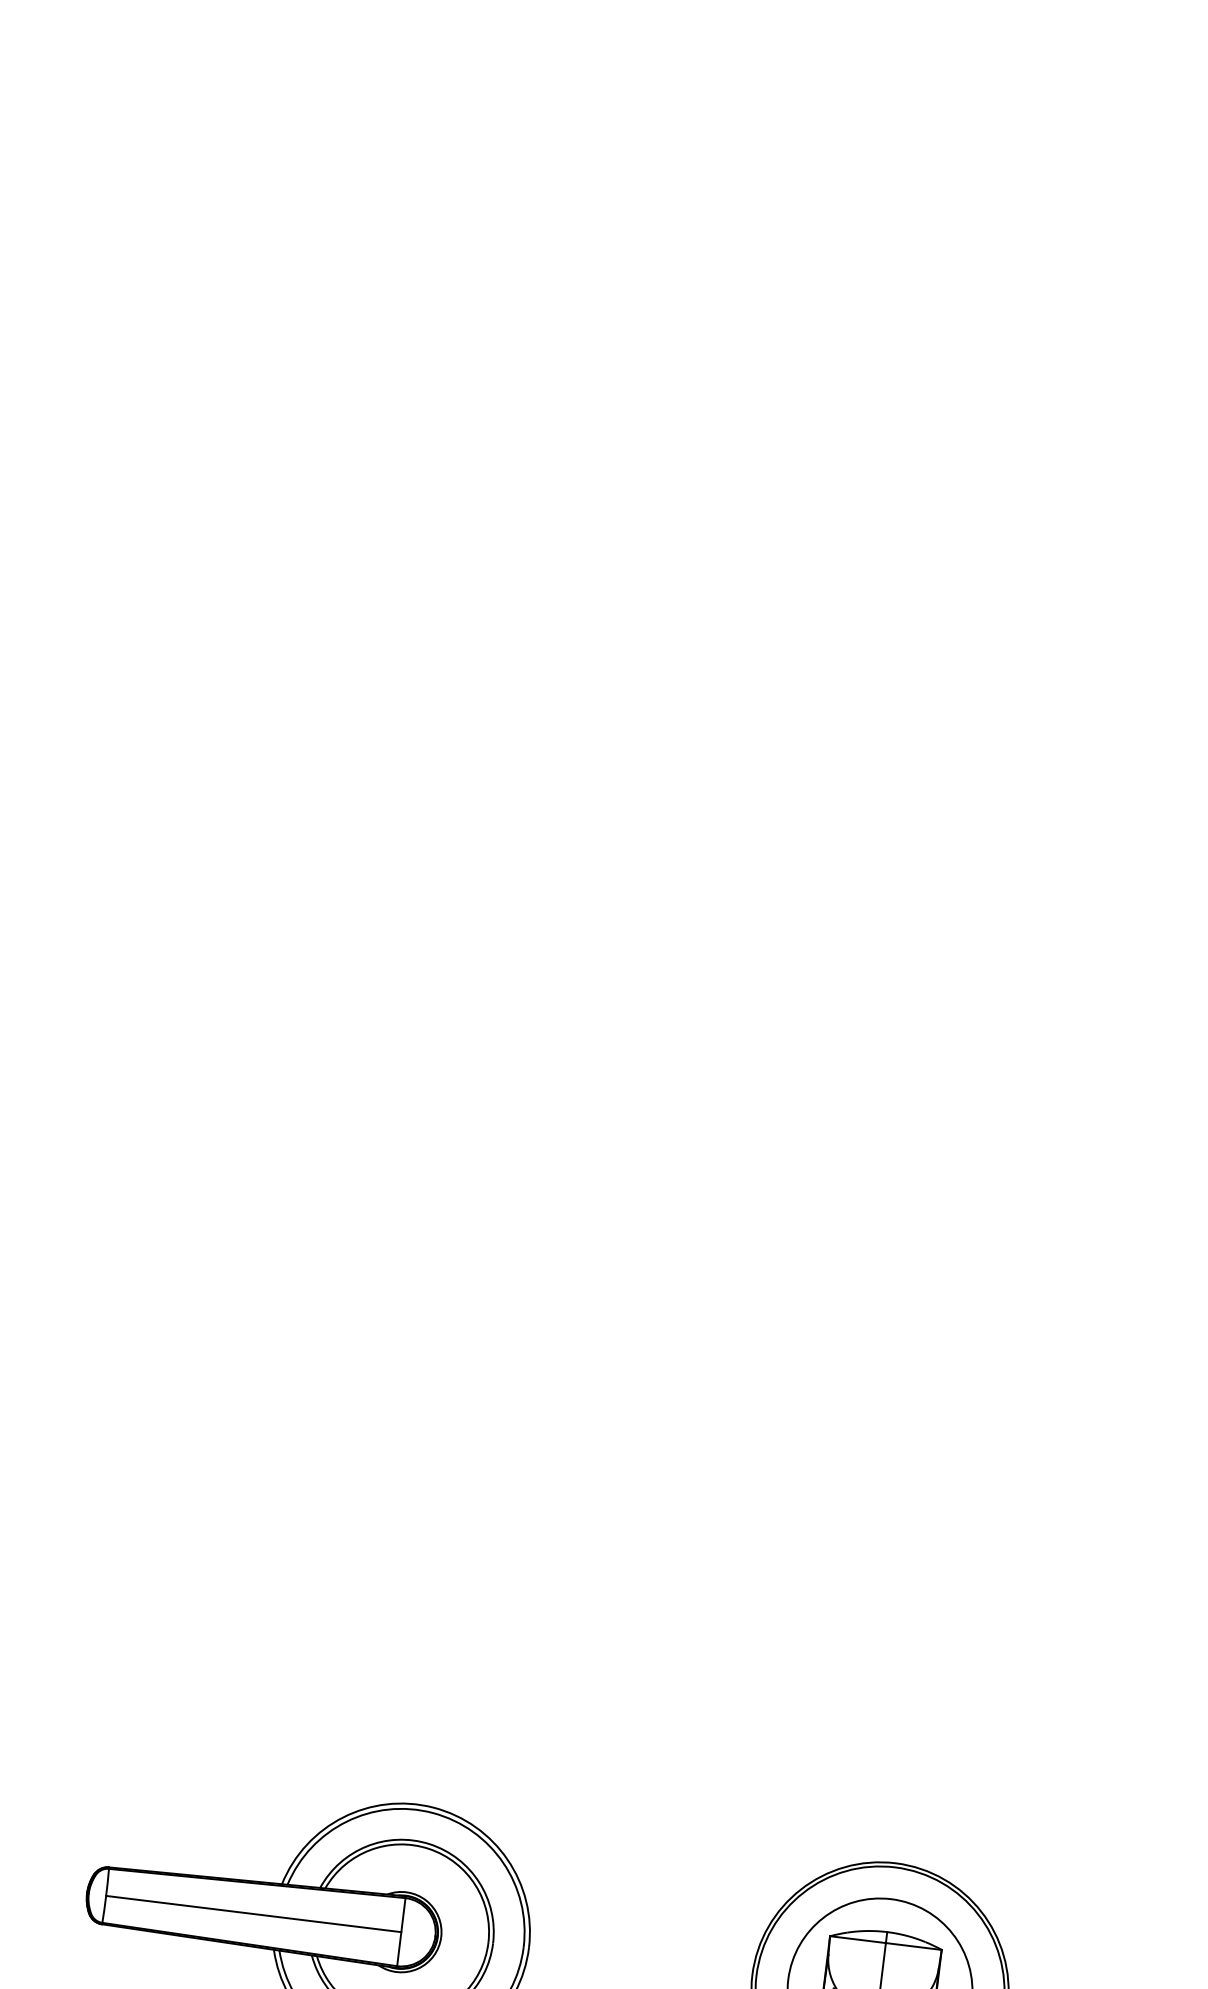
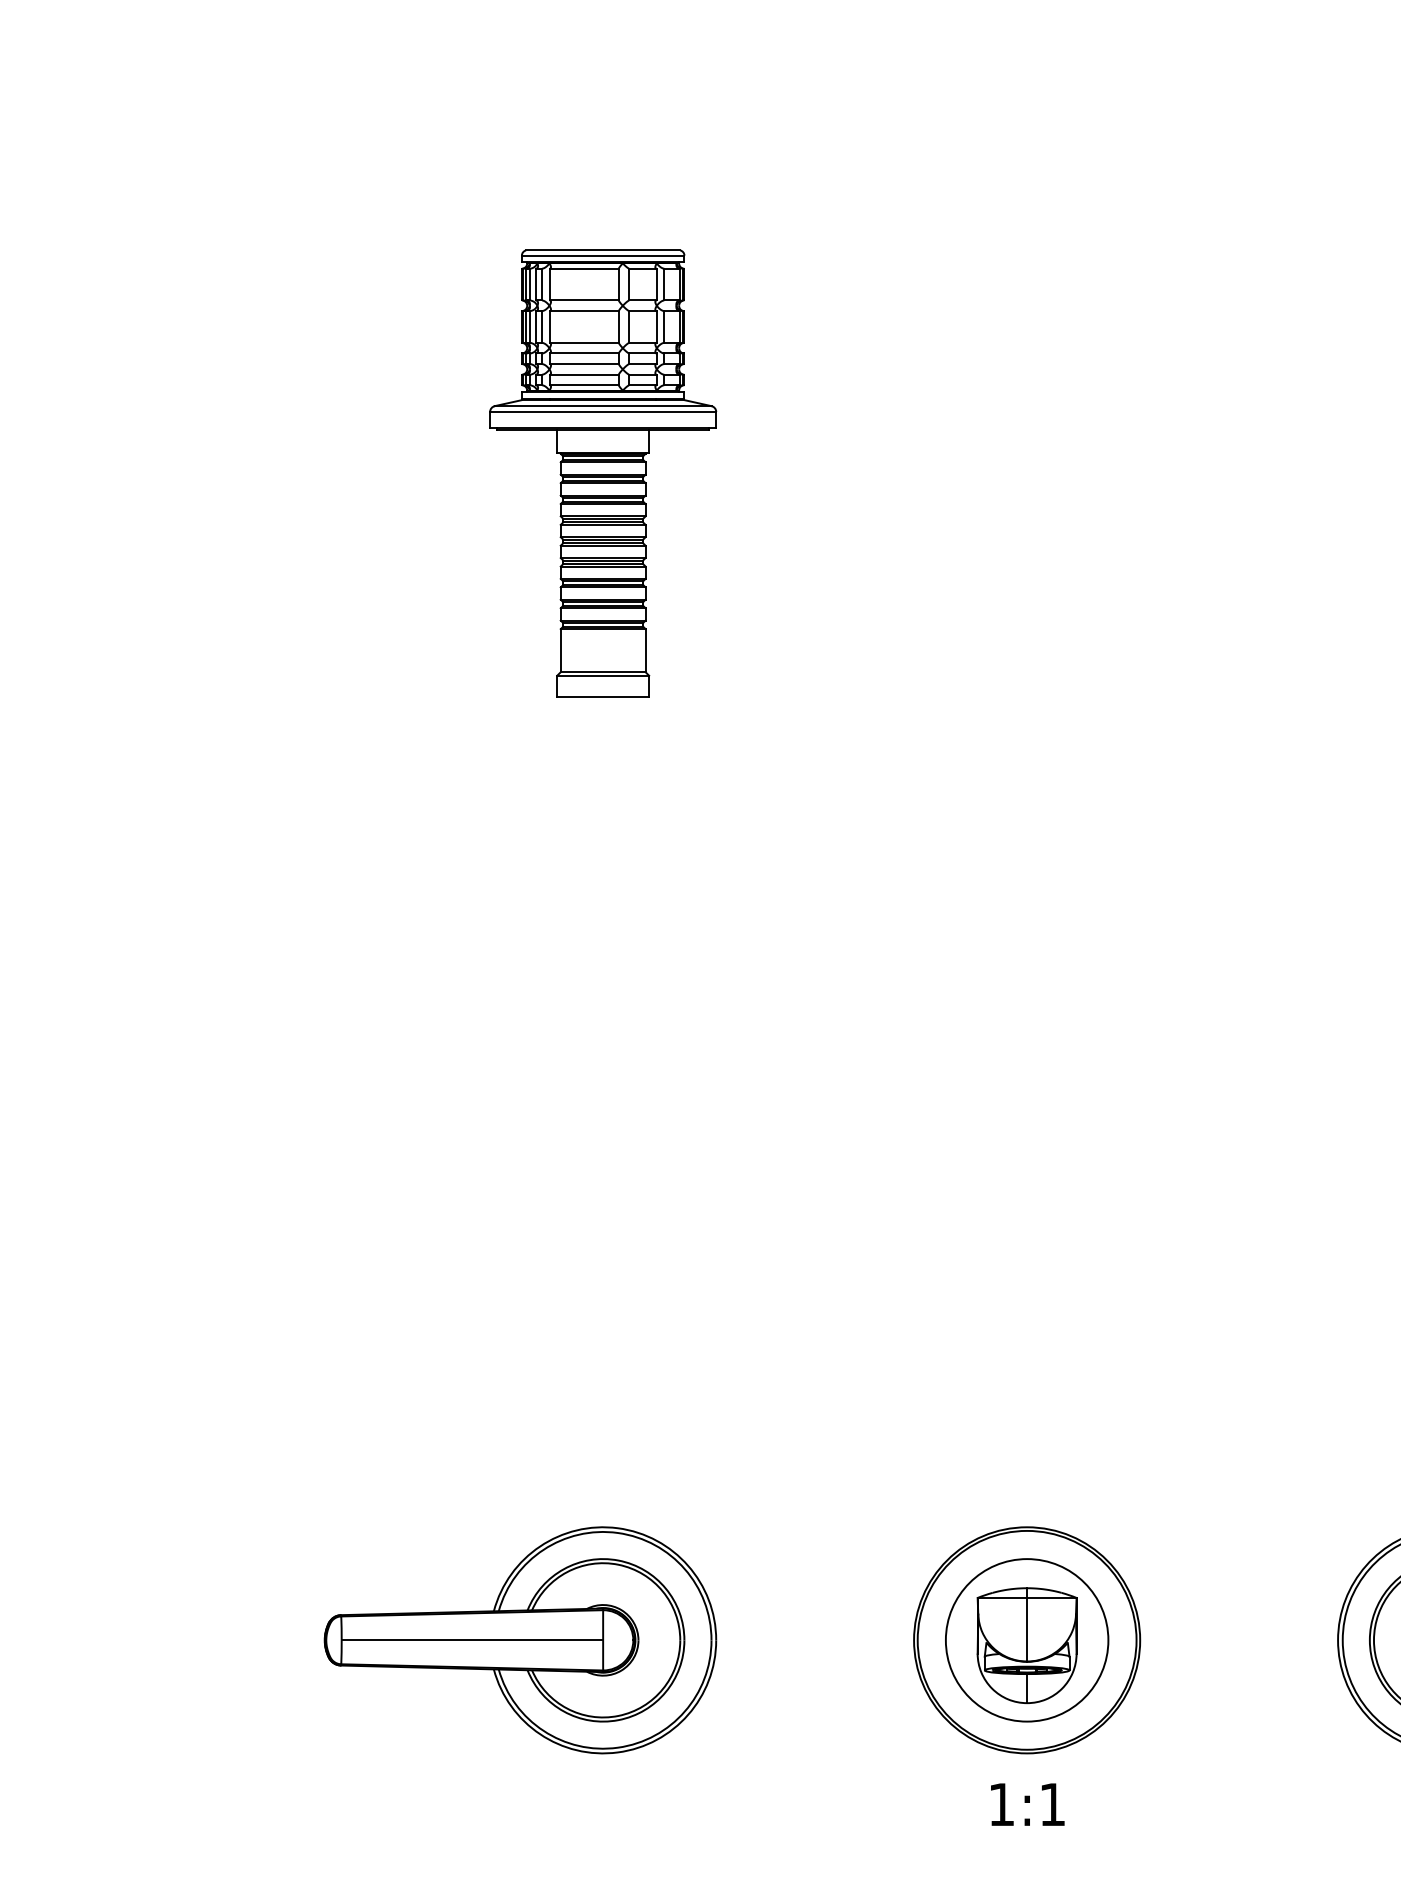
part: (563, 614) -> (603, 473), added

